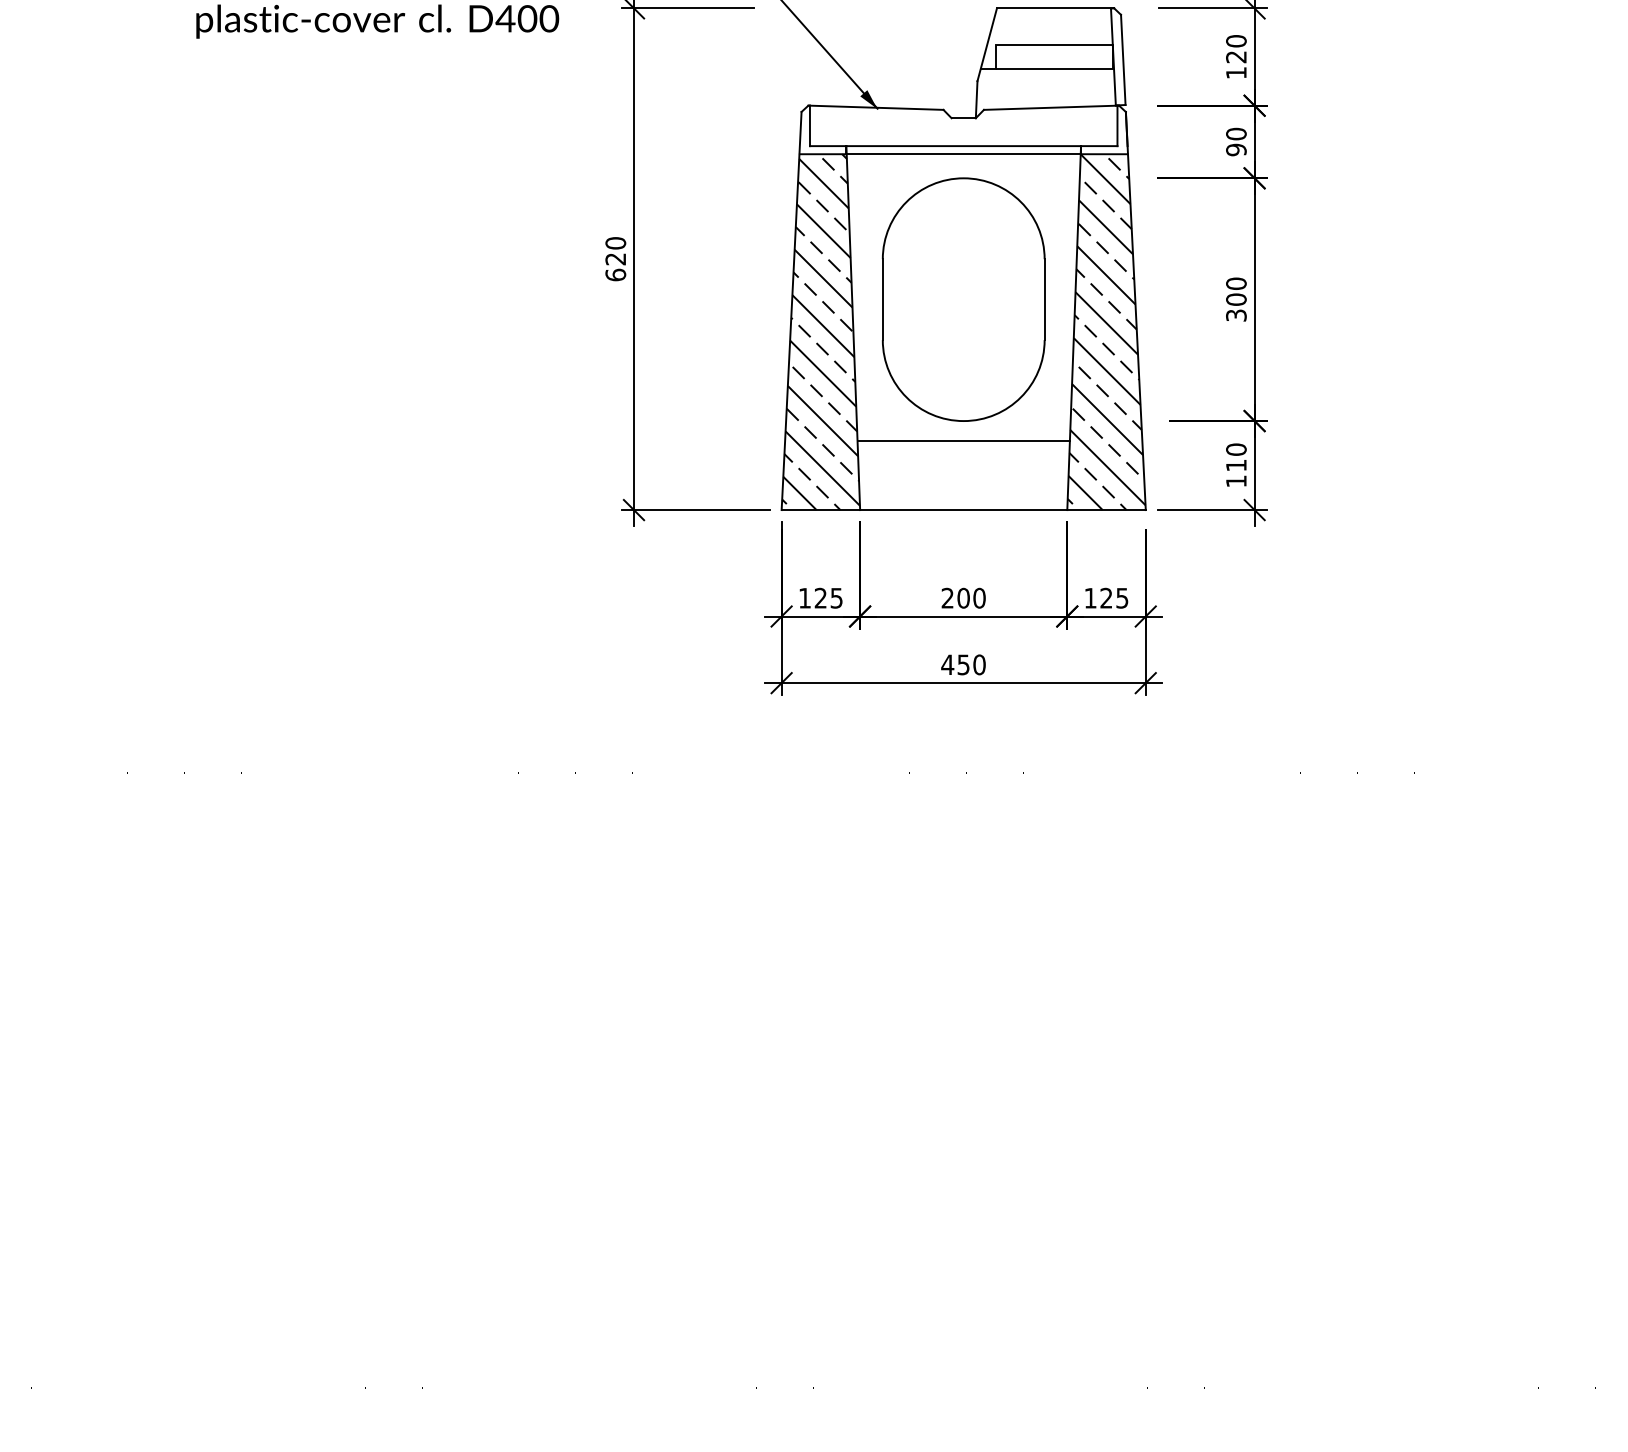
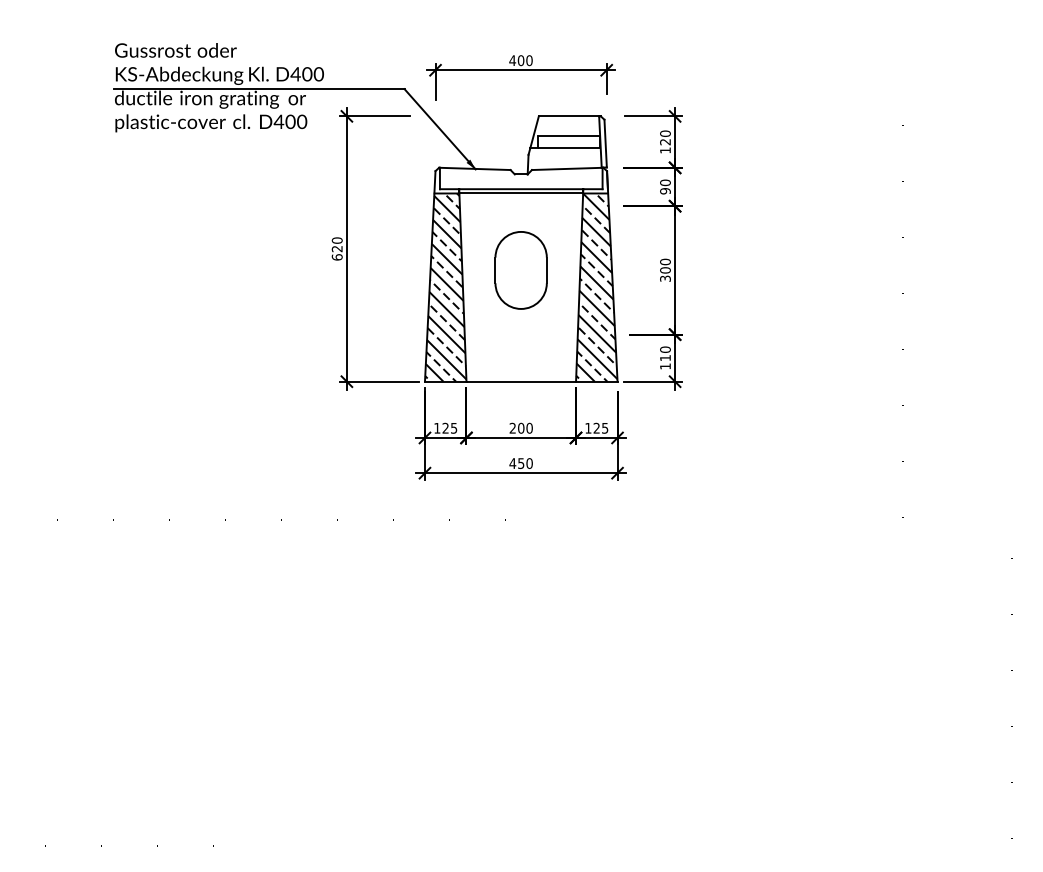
part: (962, 299) -> (520, 270), size x0.6
line: (964, 441) -> (521, 345), removed

